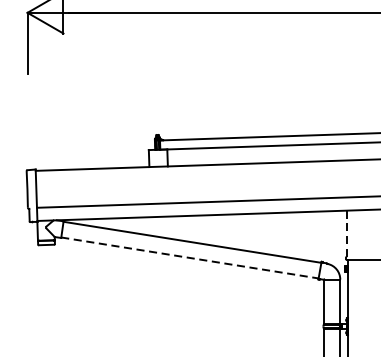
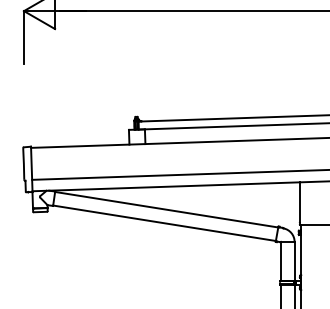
line: (347, 233) -> (300, 202), dashed -> solid
line: (189, 258) -> (164, 223), dashed -> solid

